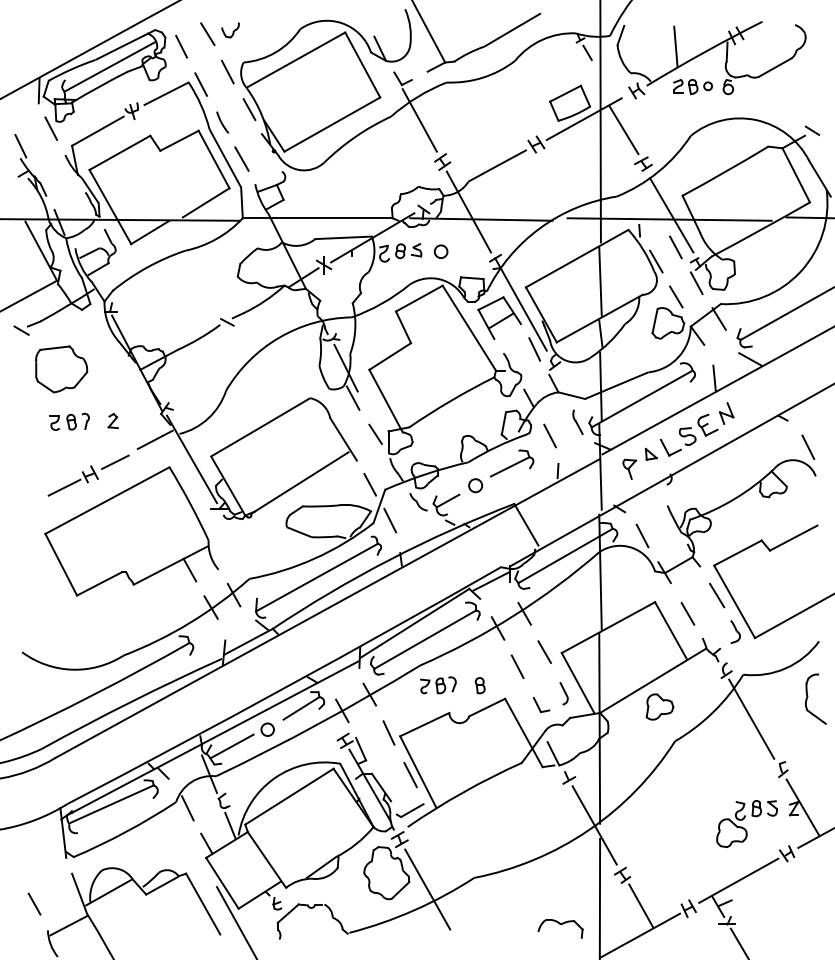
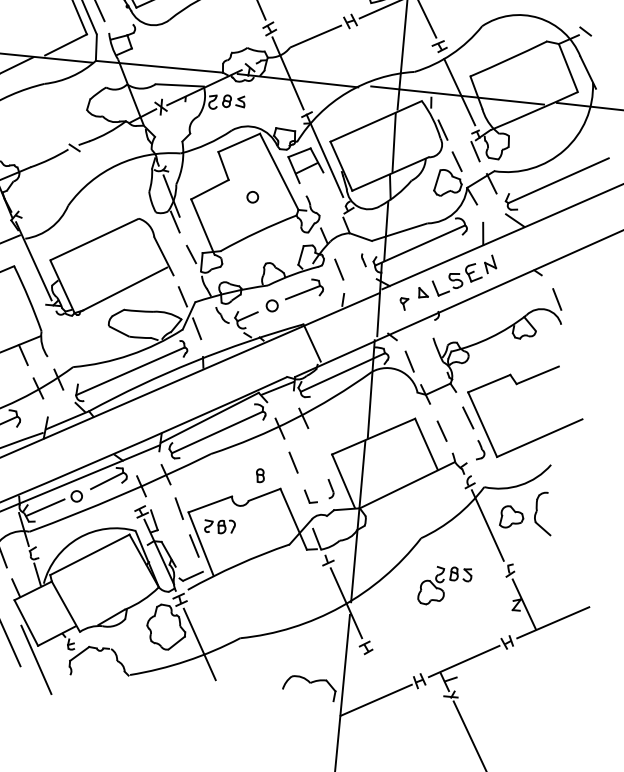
line: (675, 247) -> (460, 119), removed
circle: (440, 251) -> (252, 196), moved
line: (534, 349) -> (332, 195), removed
part: (577, 421) -> (363, 259), size x0.6
part: (629, 468) -> (404, 303), size x0.7
line: (544, 652) -> (317, 452), removed
part: (438, 685) -> (220, 526), moved
part: (659, 706) -> (511, 516), moved
part: (746, 823) -> (444, 585), moved
line: (641, 905) -> (379, 674), removed
part: (560, 928) -> (309, 687), size x1.4

